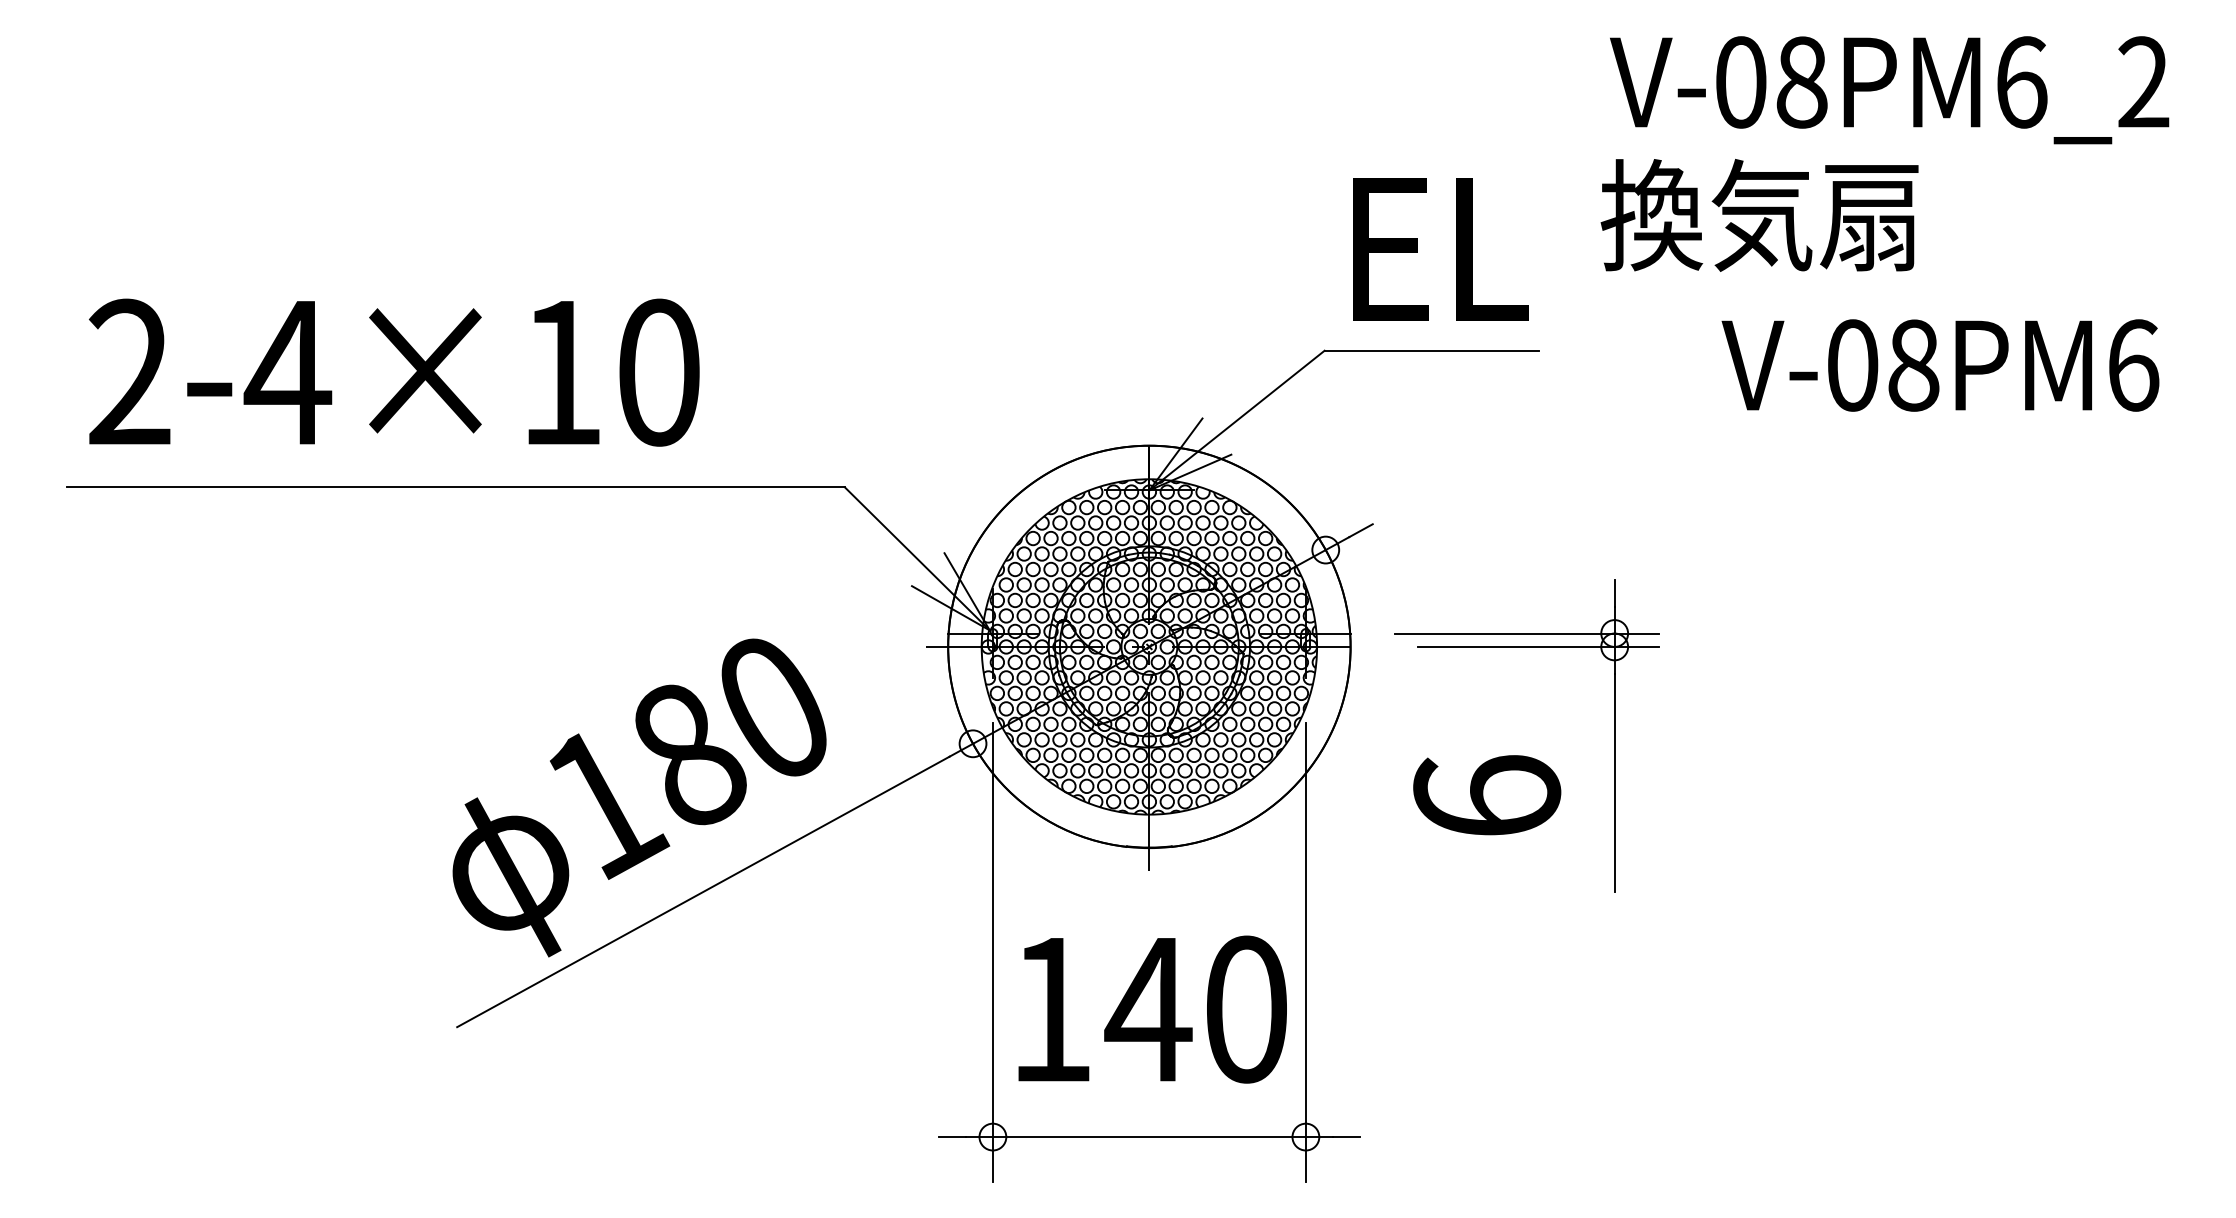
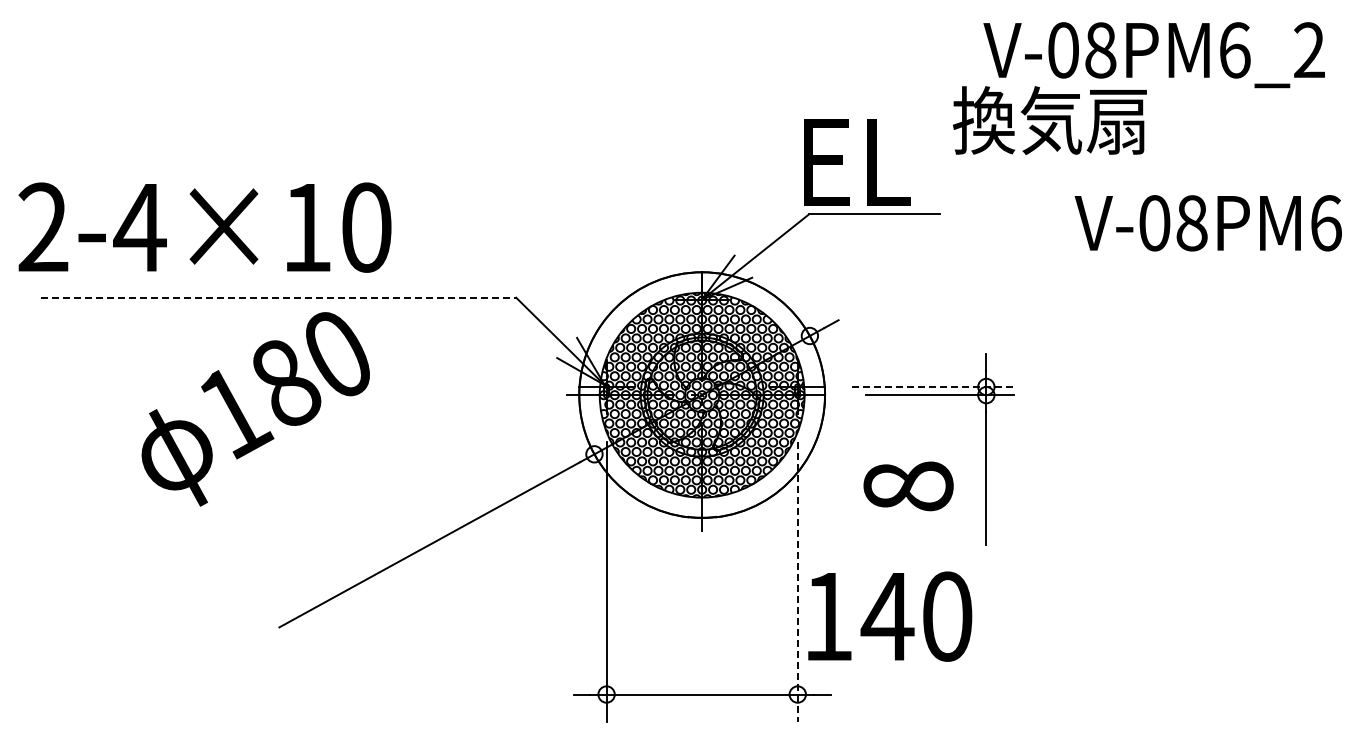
text: (1759, 215) -> (1049, 120), moved
text: (1441, 249) -> (857, 162), moved
text: (1939, 365) -> (1207, 223), moved
text: (393, 372) -> (204, 227), moved
line: (455, 487) -> (278, 297), solid -> dashed
line: (1528, 632) -> (933, 386), solid -> dashed
text: (1487, 796) -> (908, 486), 6 -> 8
text: (639, 798) -> (255, 409), moved
line: (1305, 953) -> (797, 582), solid -> dashed
text: (1153, 1009) -> (890, 616), moved

